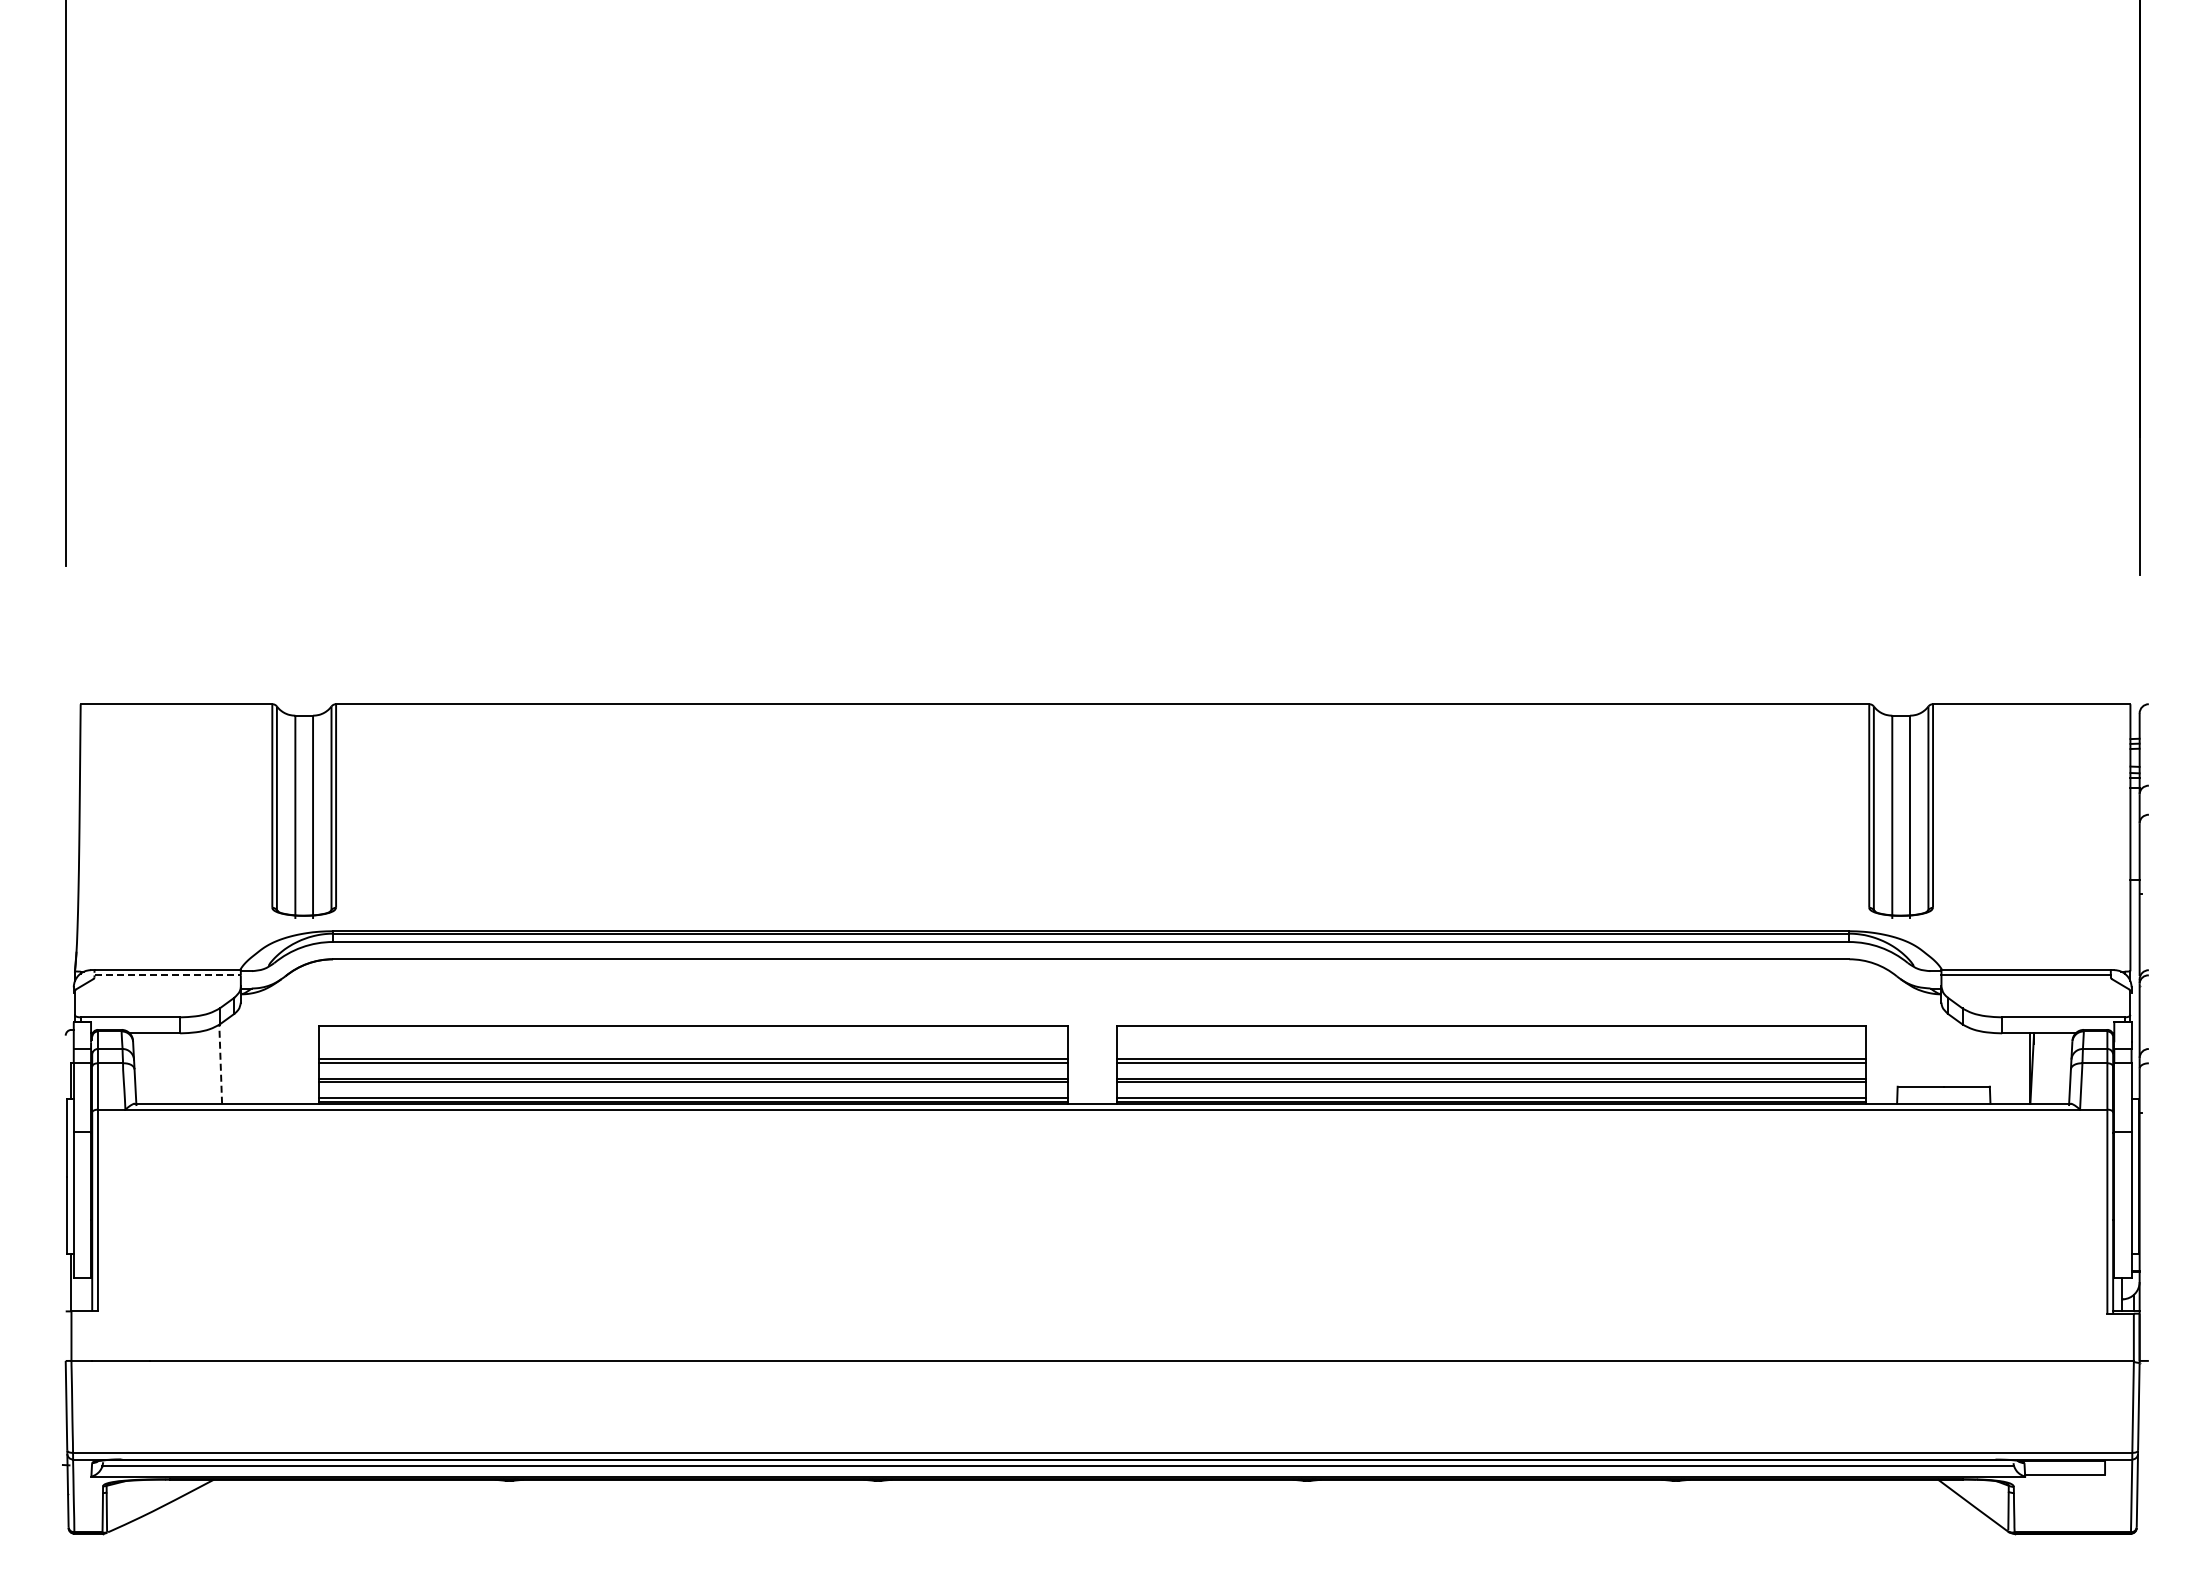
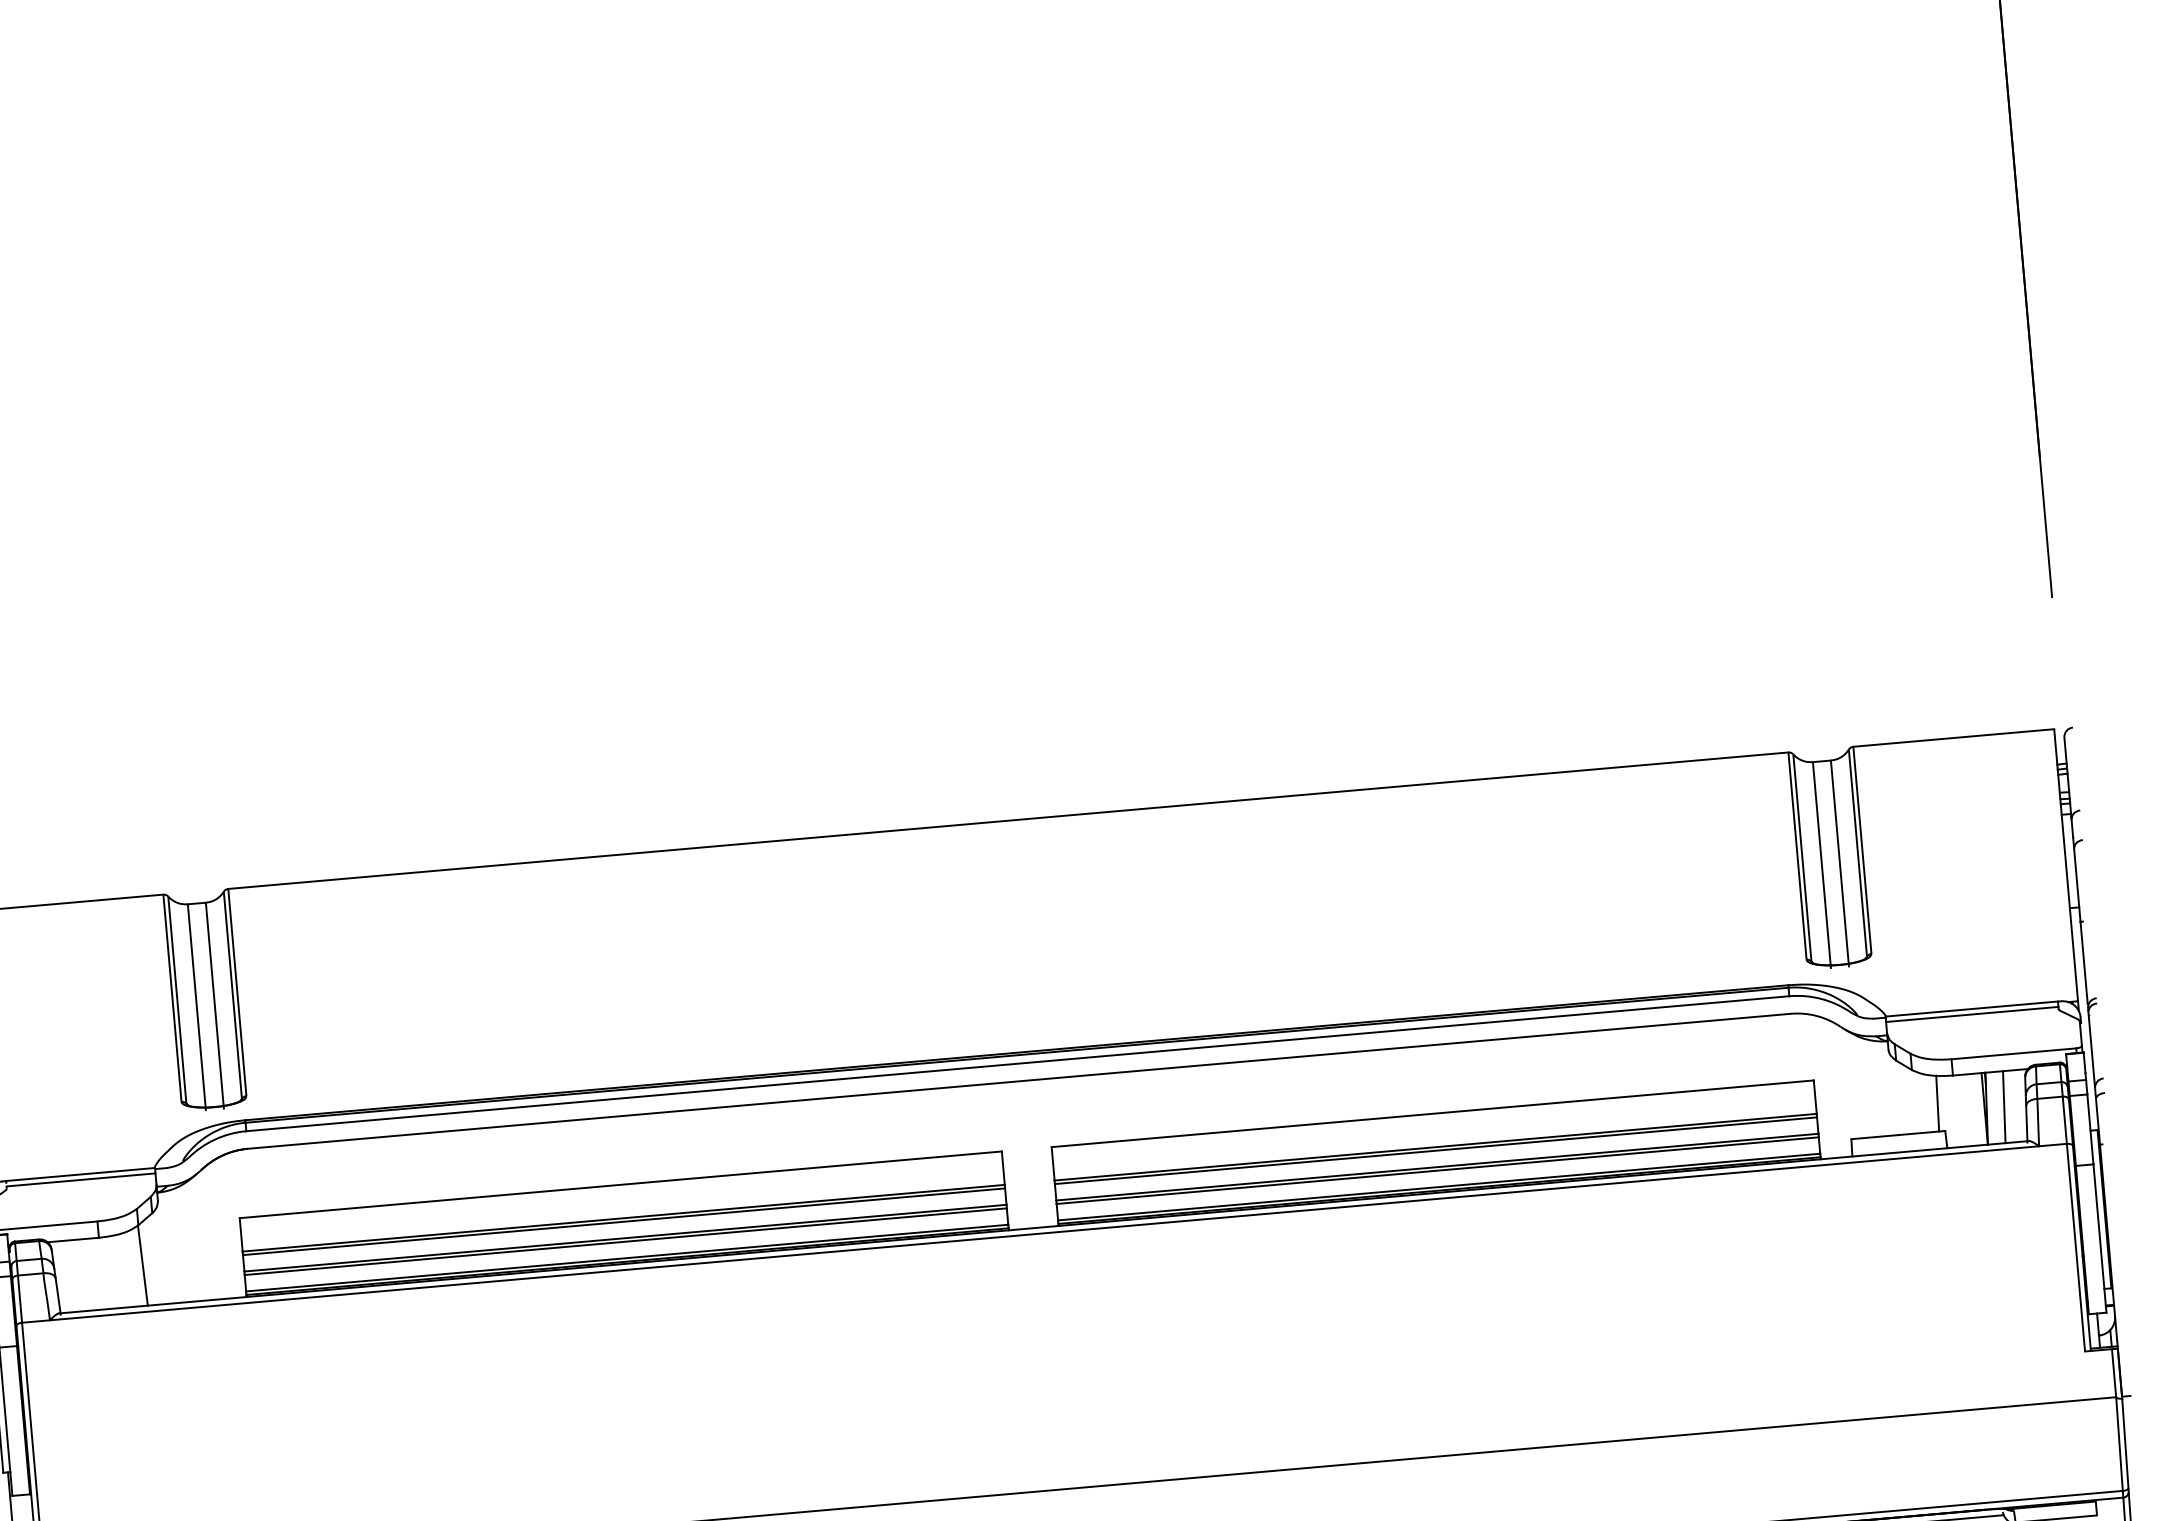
line: (168, 975) -> (81, 1179), dashed -> solid
line: (1984, 1059) -> (1937, 1103), added
line: (220, 1064) -> (142, 1265), dashed -> solid
line: (2049, 1068) -> (2004, 1107), added

